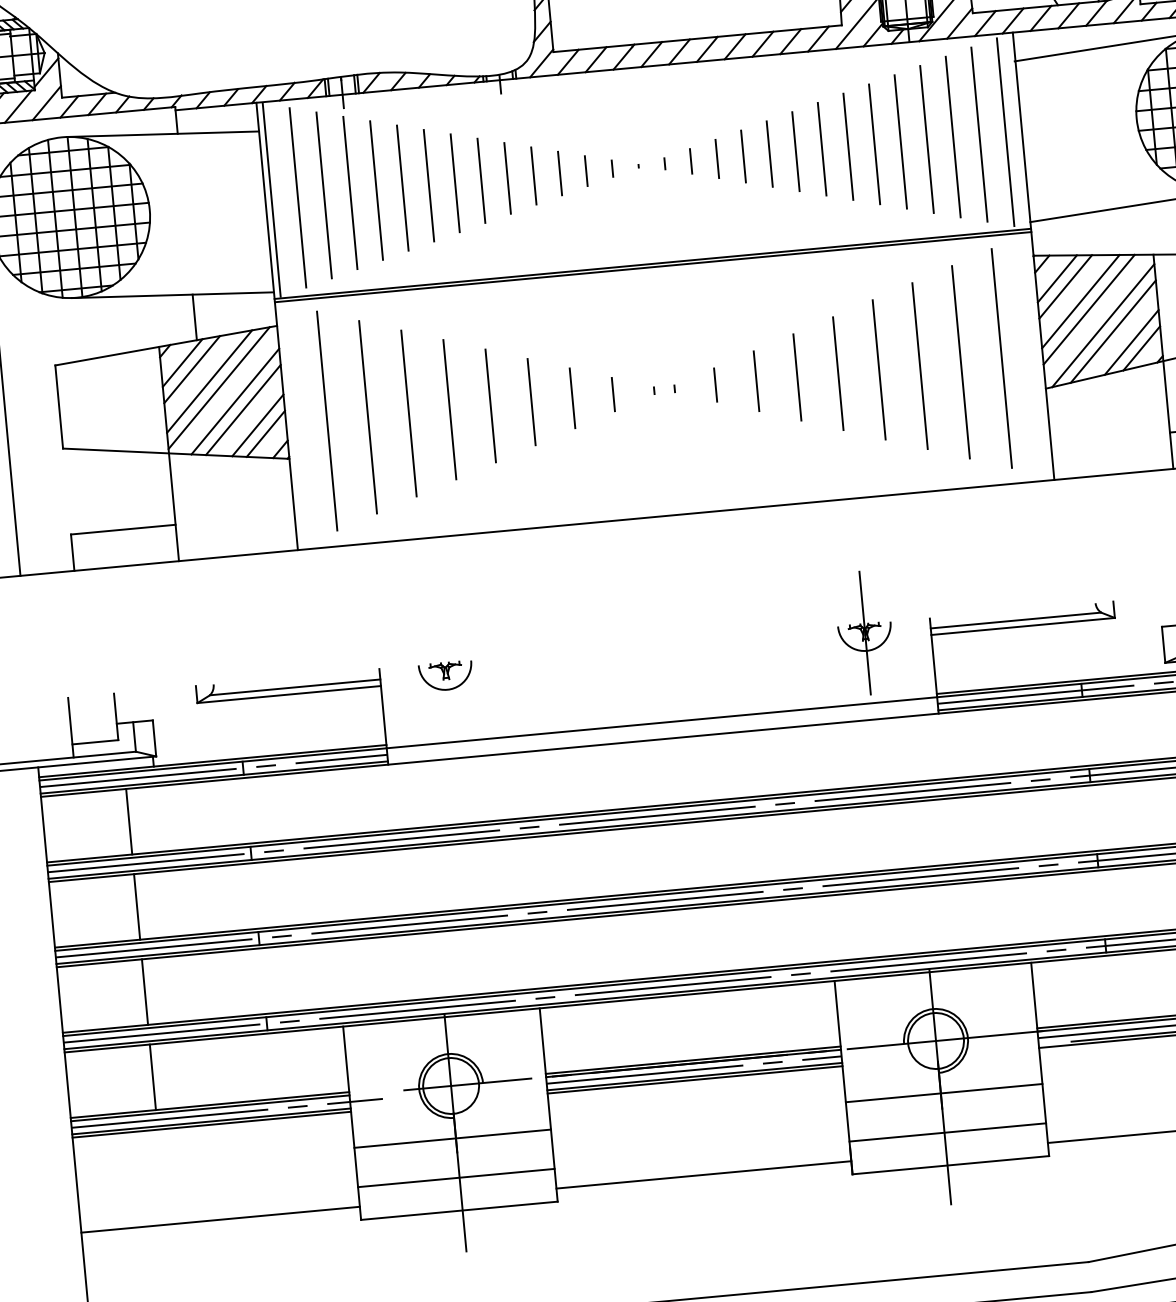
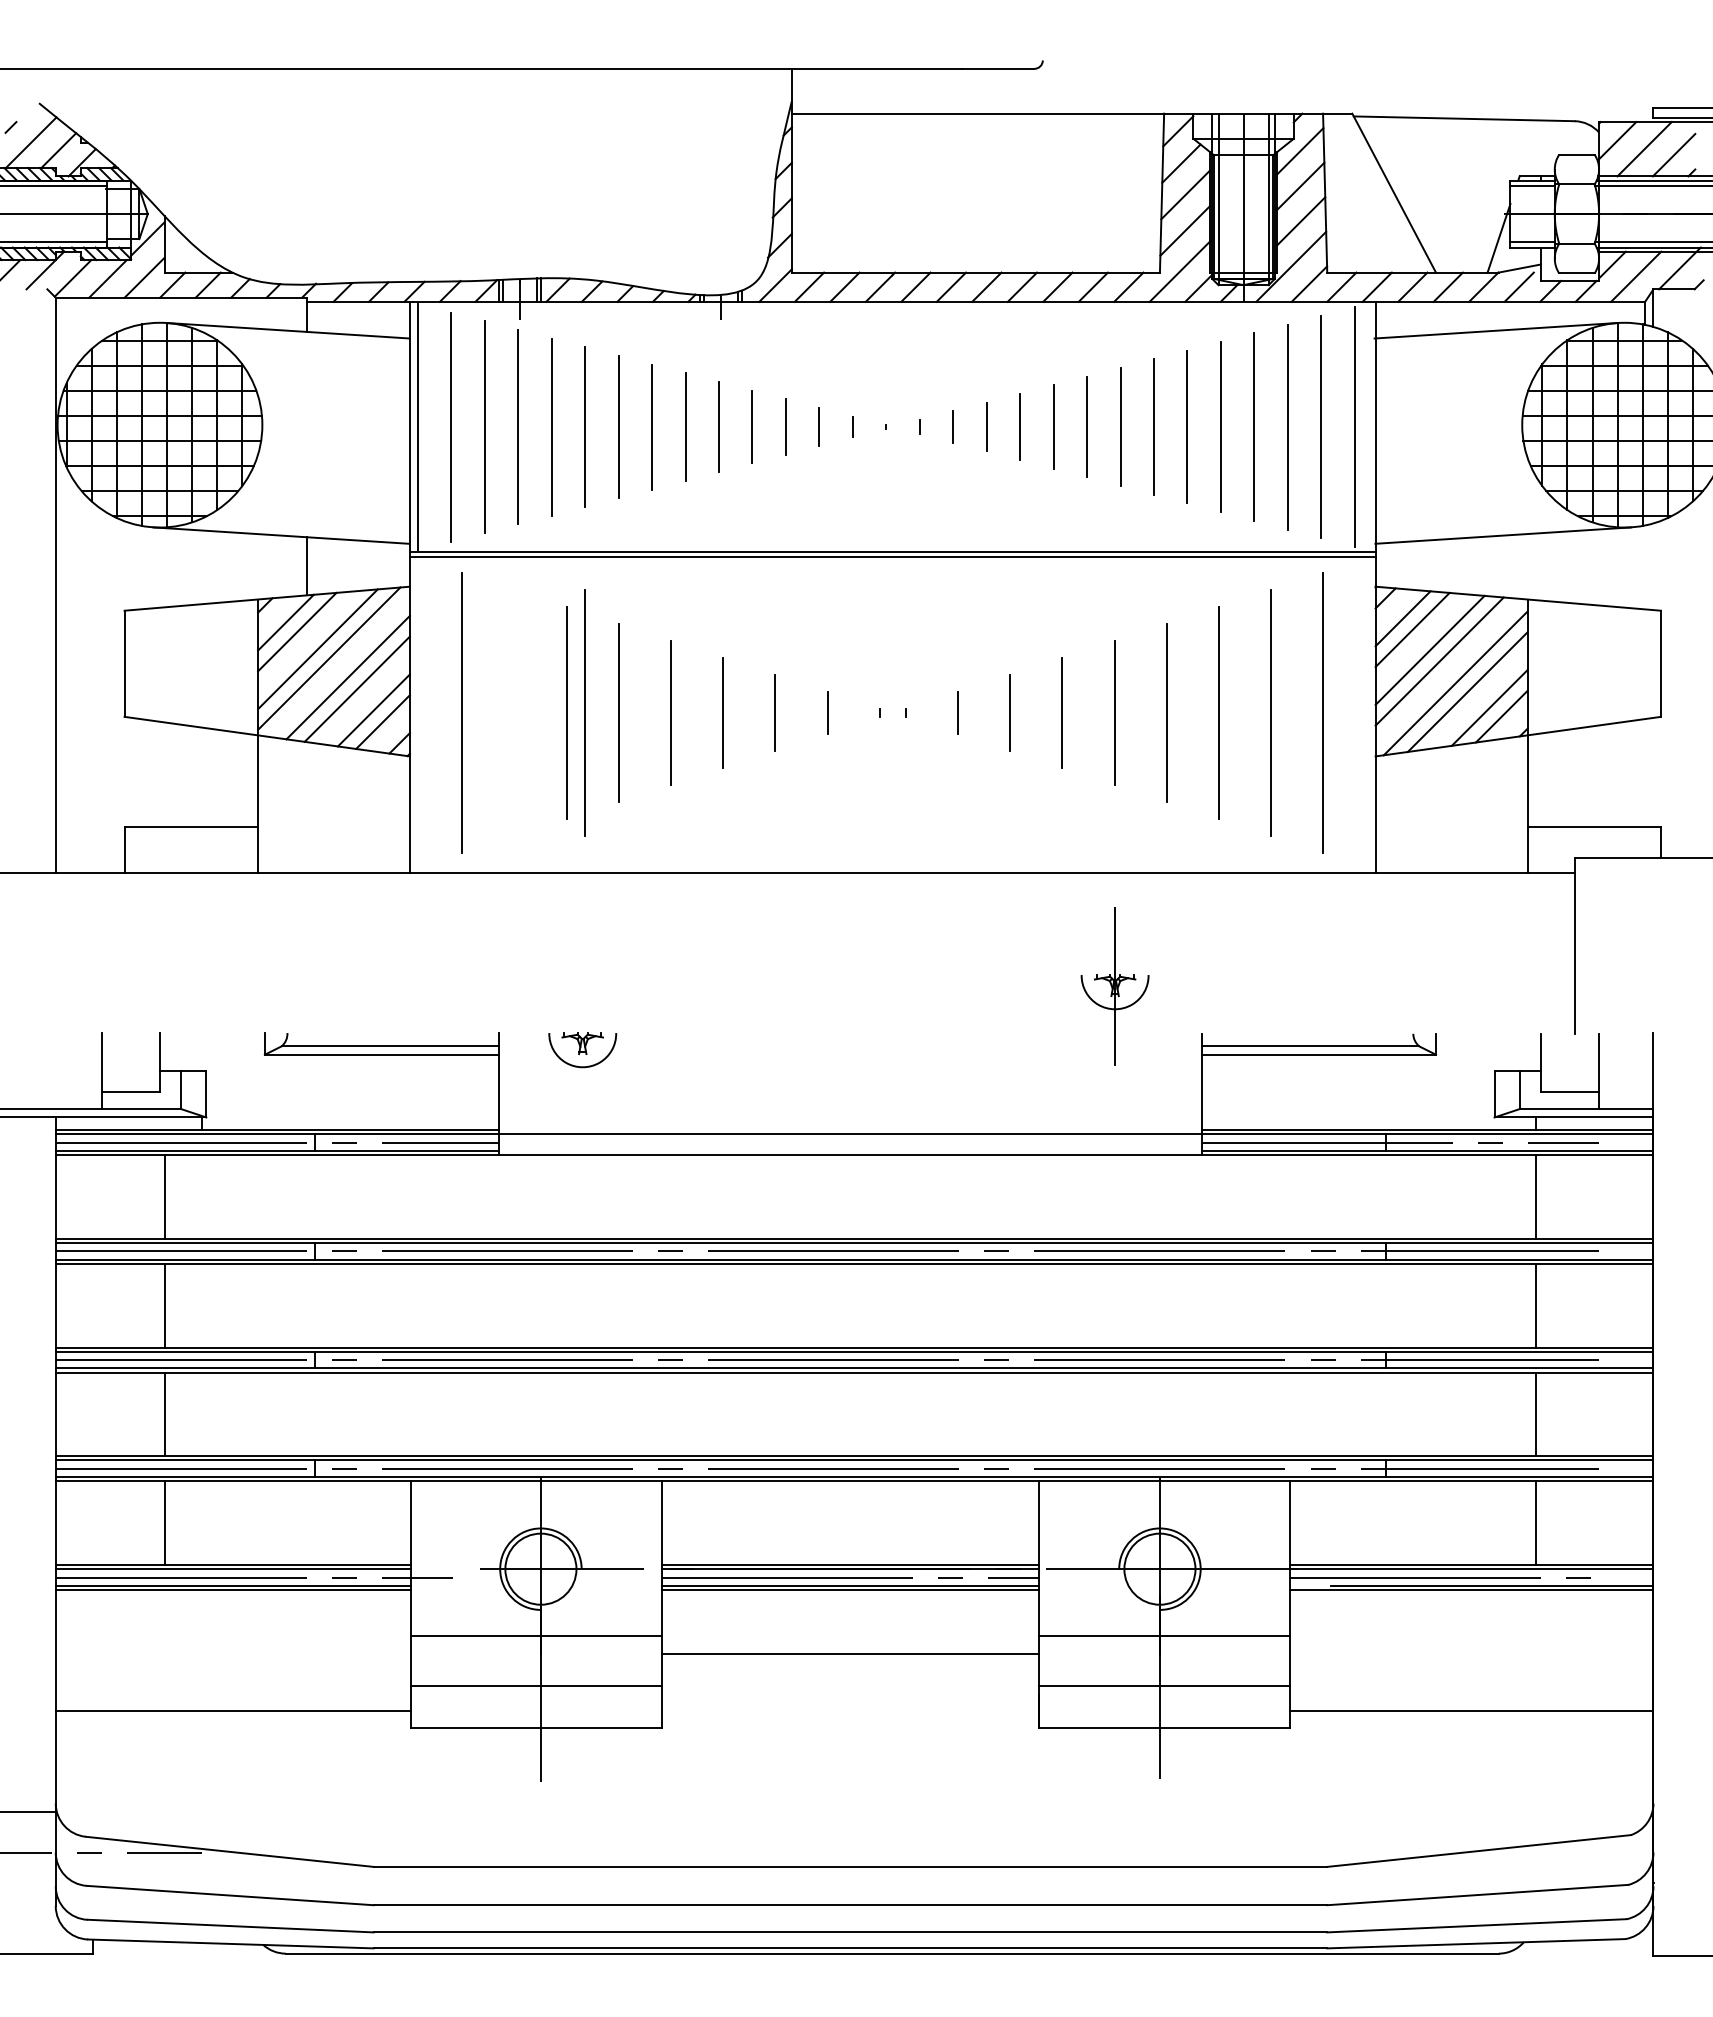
line: (367, 416) -> (584, 712), moved
part: (864, 633) -> (1114, 986), moved
line: (703, 1174) -> (850, 1654), moved

